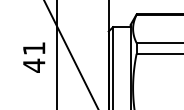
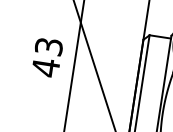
text: (34, 48) -> (49, 46), 41 -> 43

